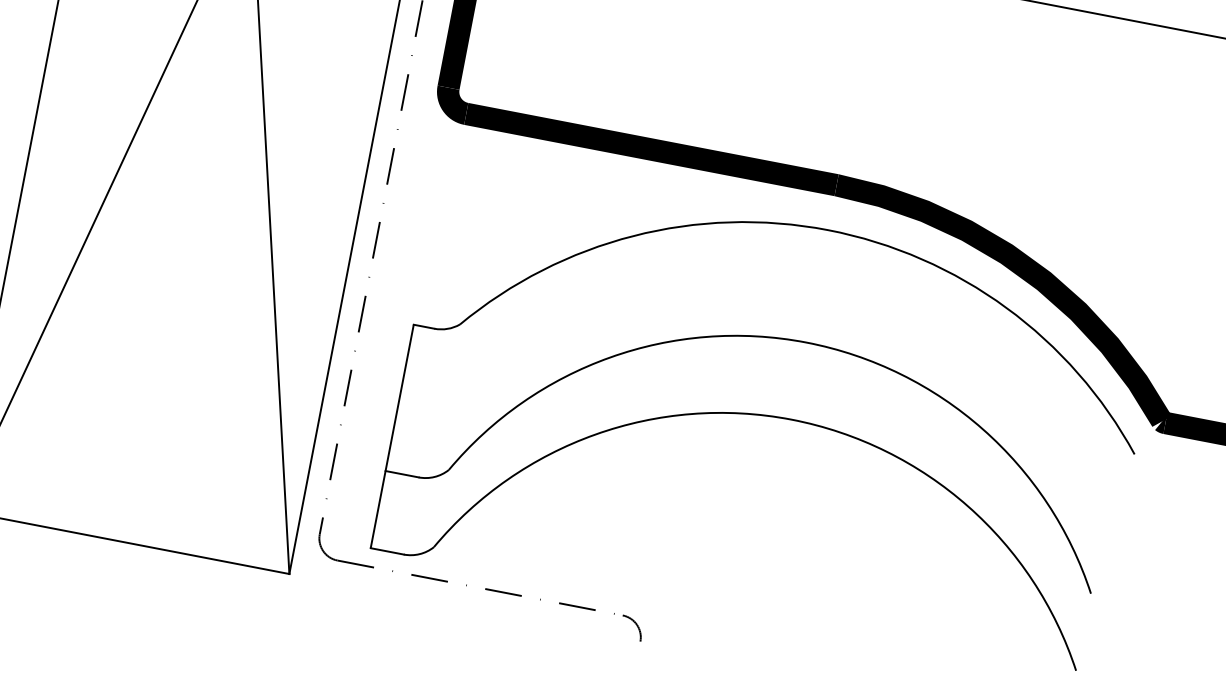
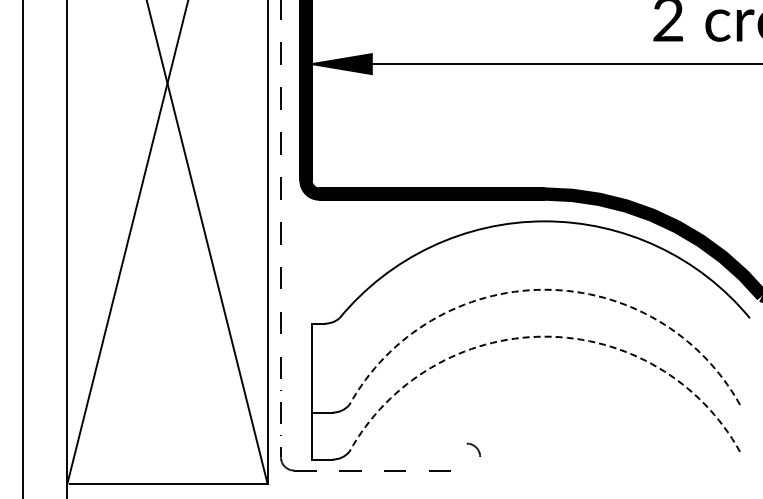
arc: (806, 342) -> (544, 289), solid -> dashed
arc: (791, 419) -> (544, 336), solid -> dashed
arc: (634, 624) -> (474, 447), moved

